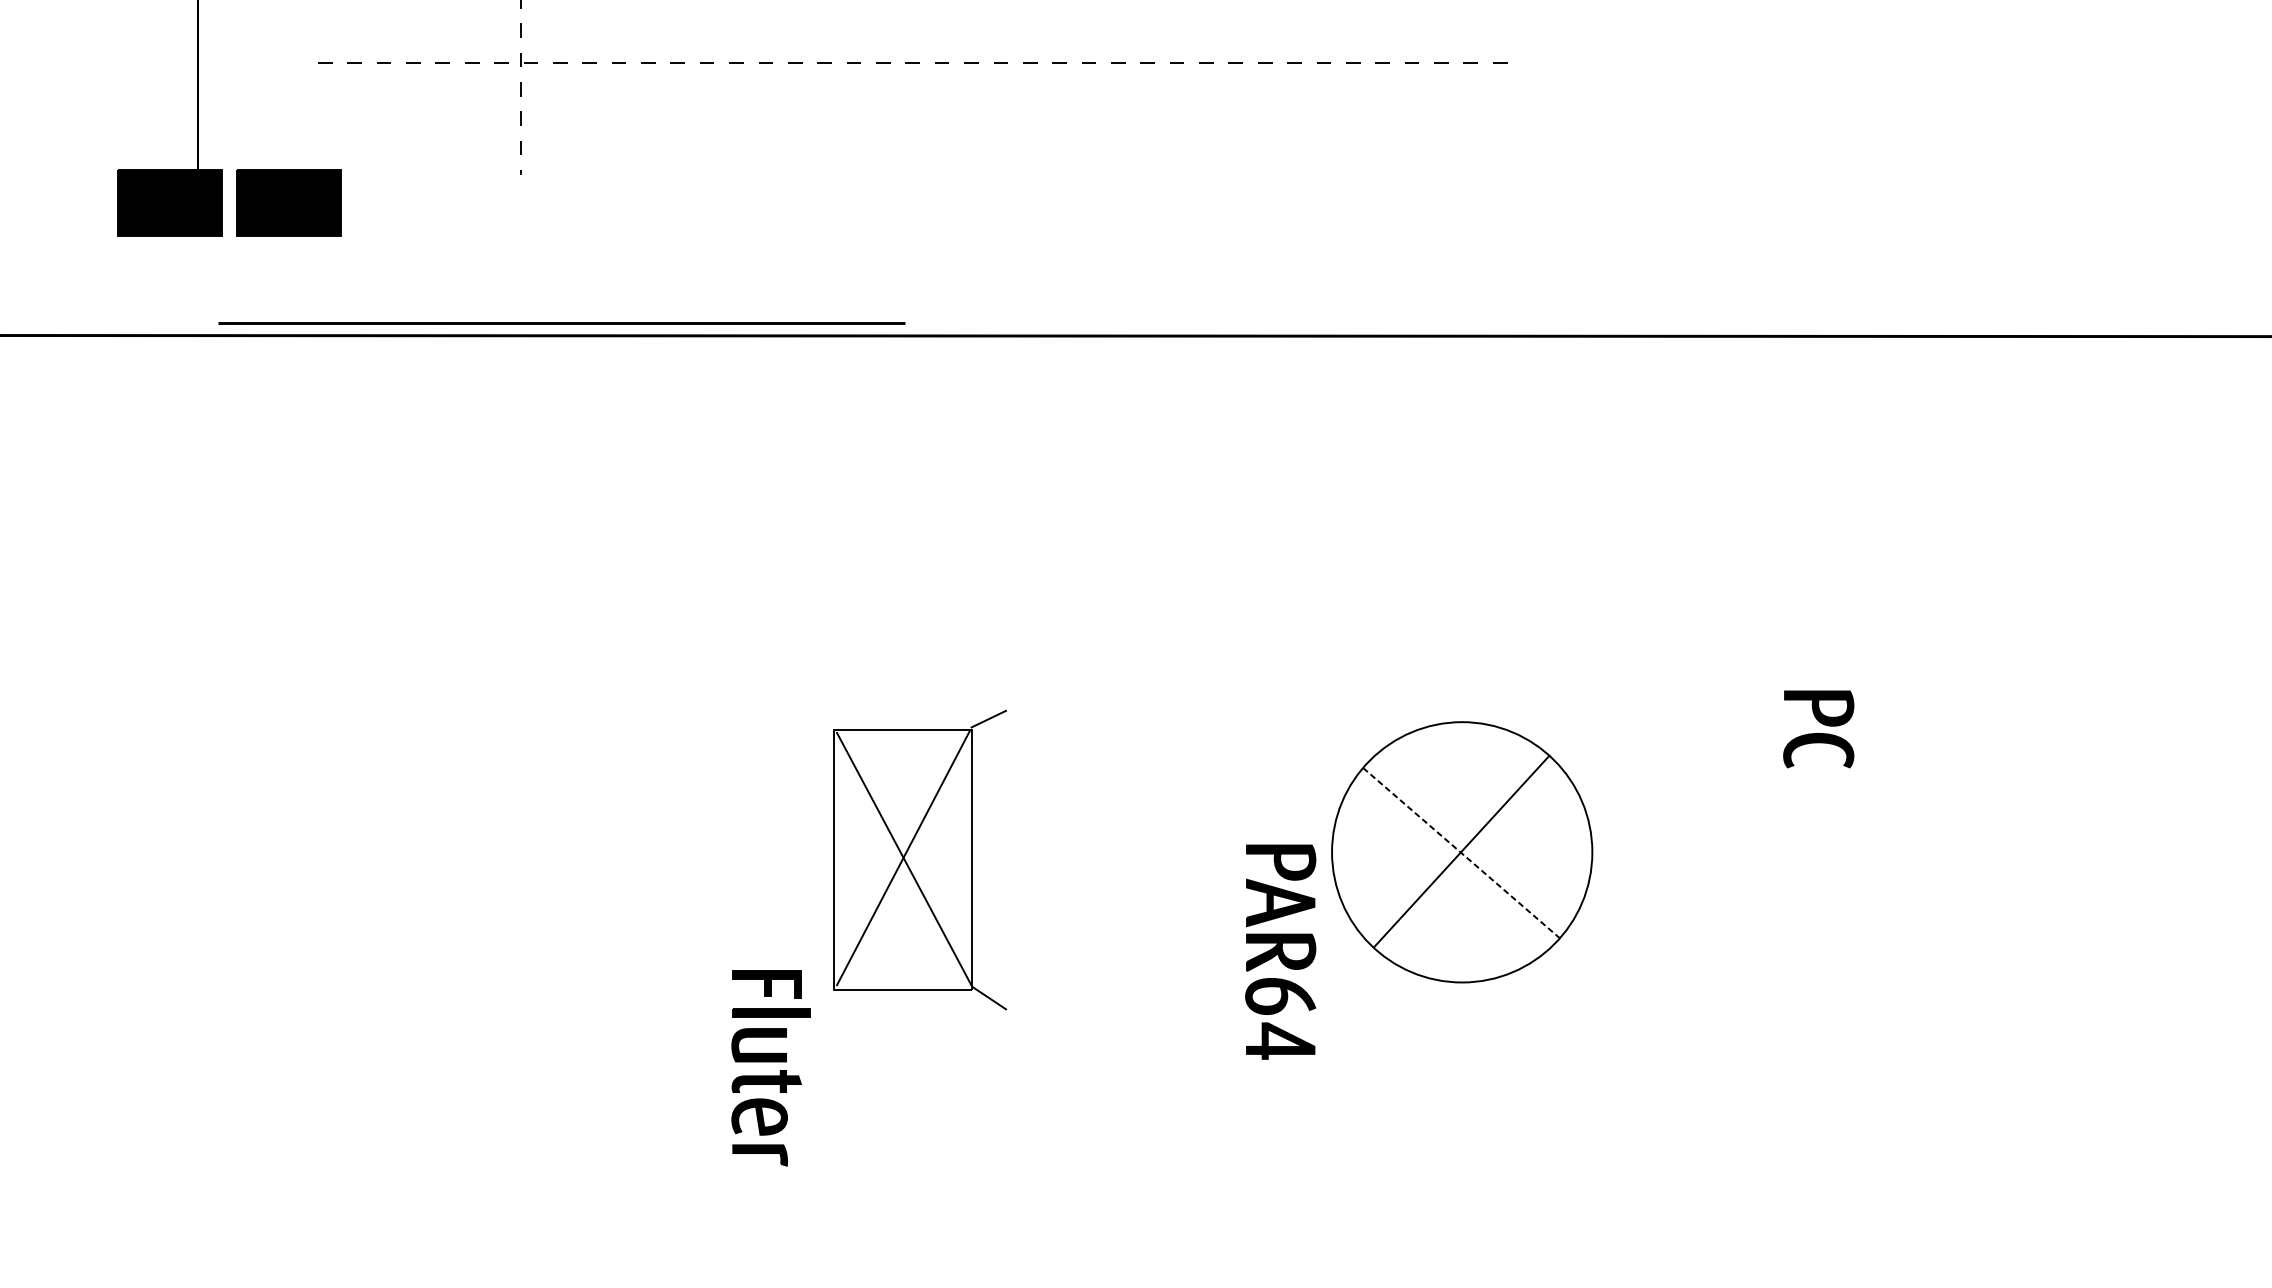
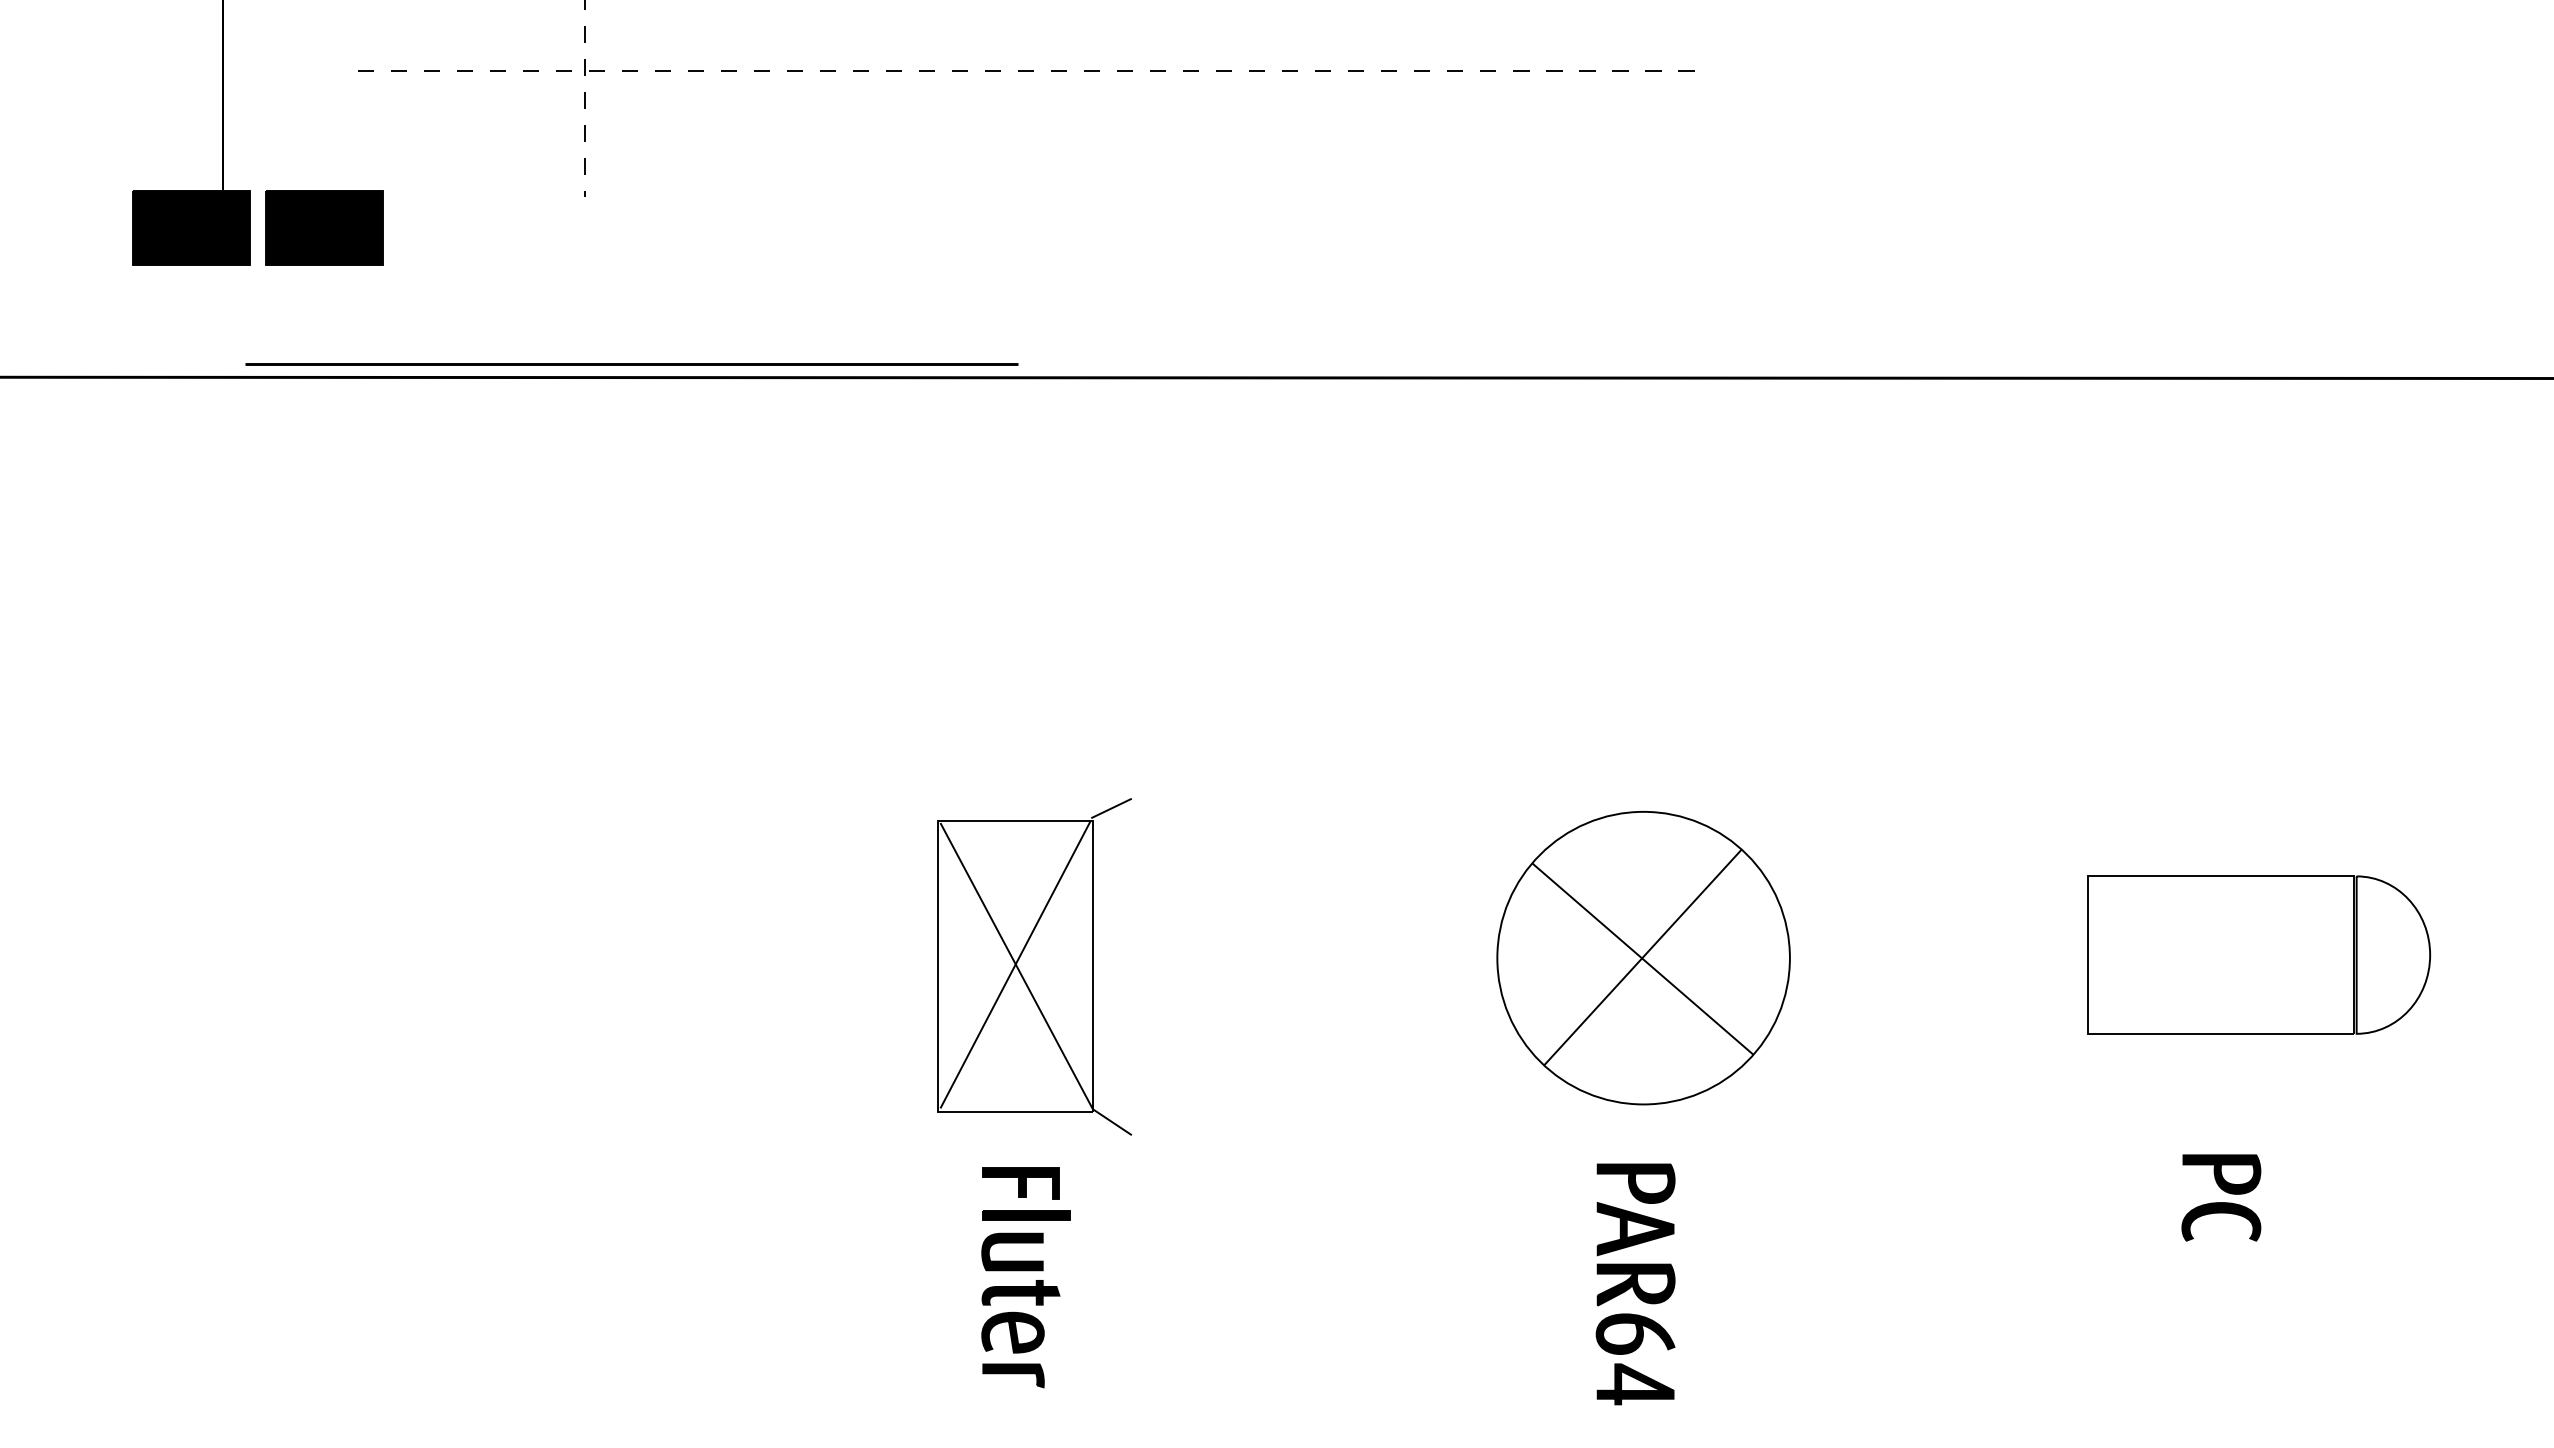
part: (1818, 728) -> (2221, 1197), moved
part: (2010, 849) -> (2259, 954), added
line: (1462, 853) -> (1643, 959), dashed -> solid
part: (1280, 952) -> (1635, 1284), moved
part: (770, 1067) -> (1025, 1277), moved

